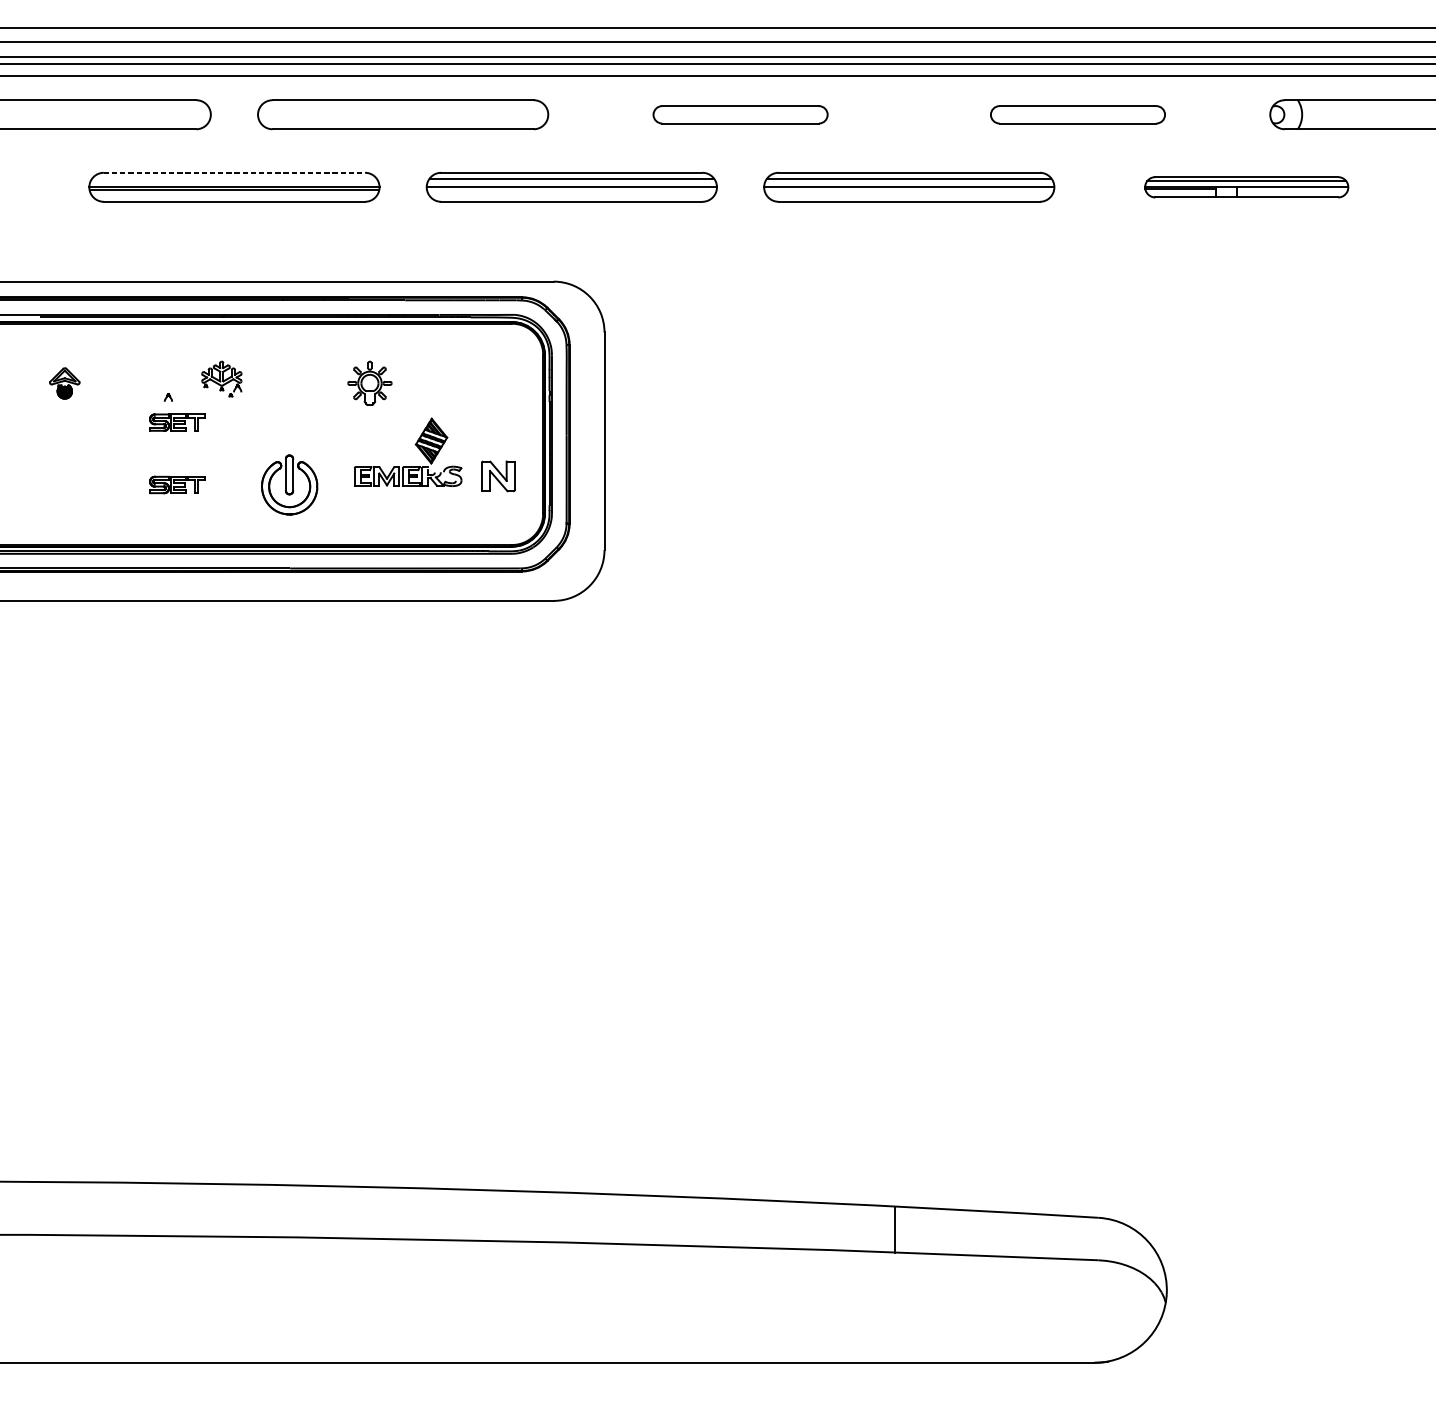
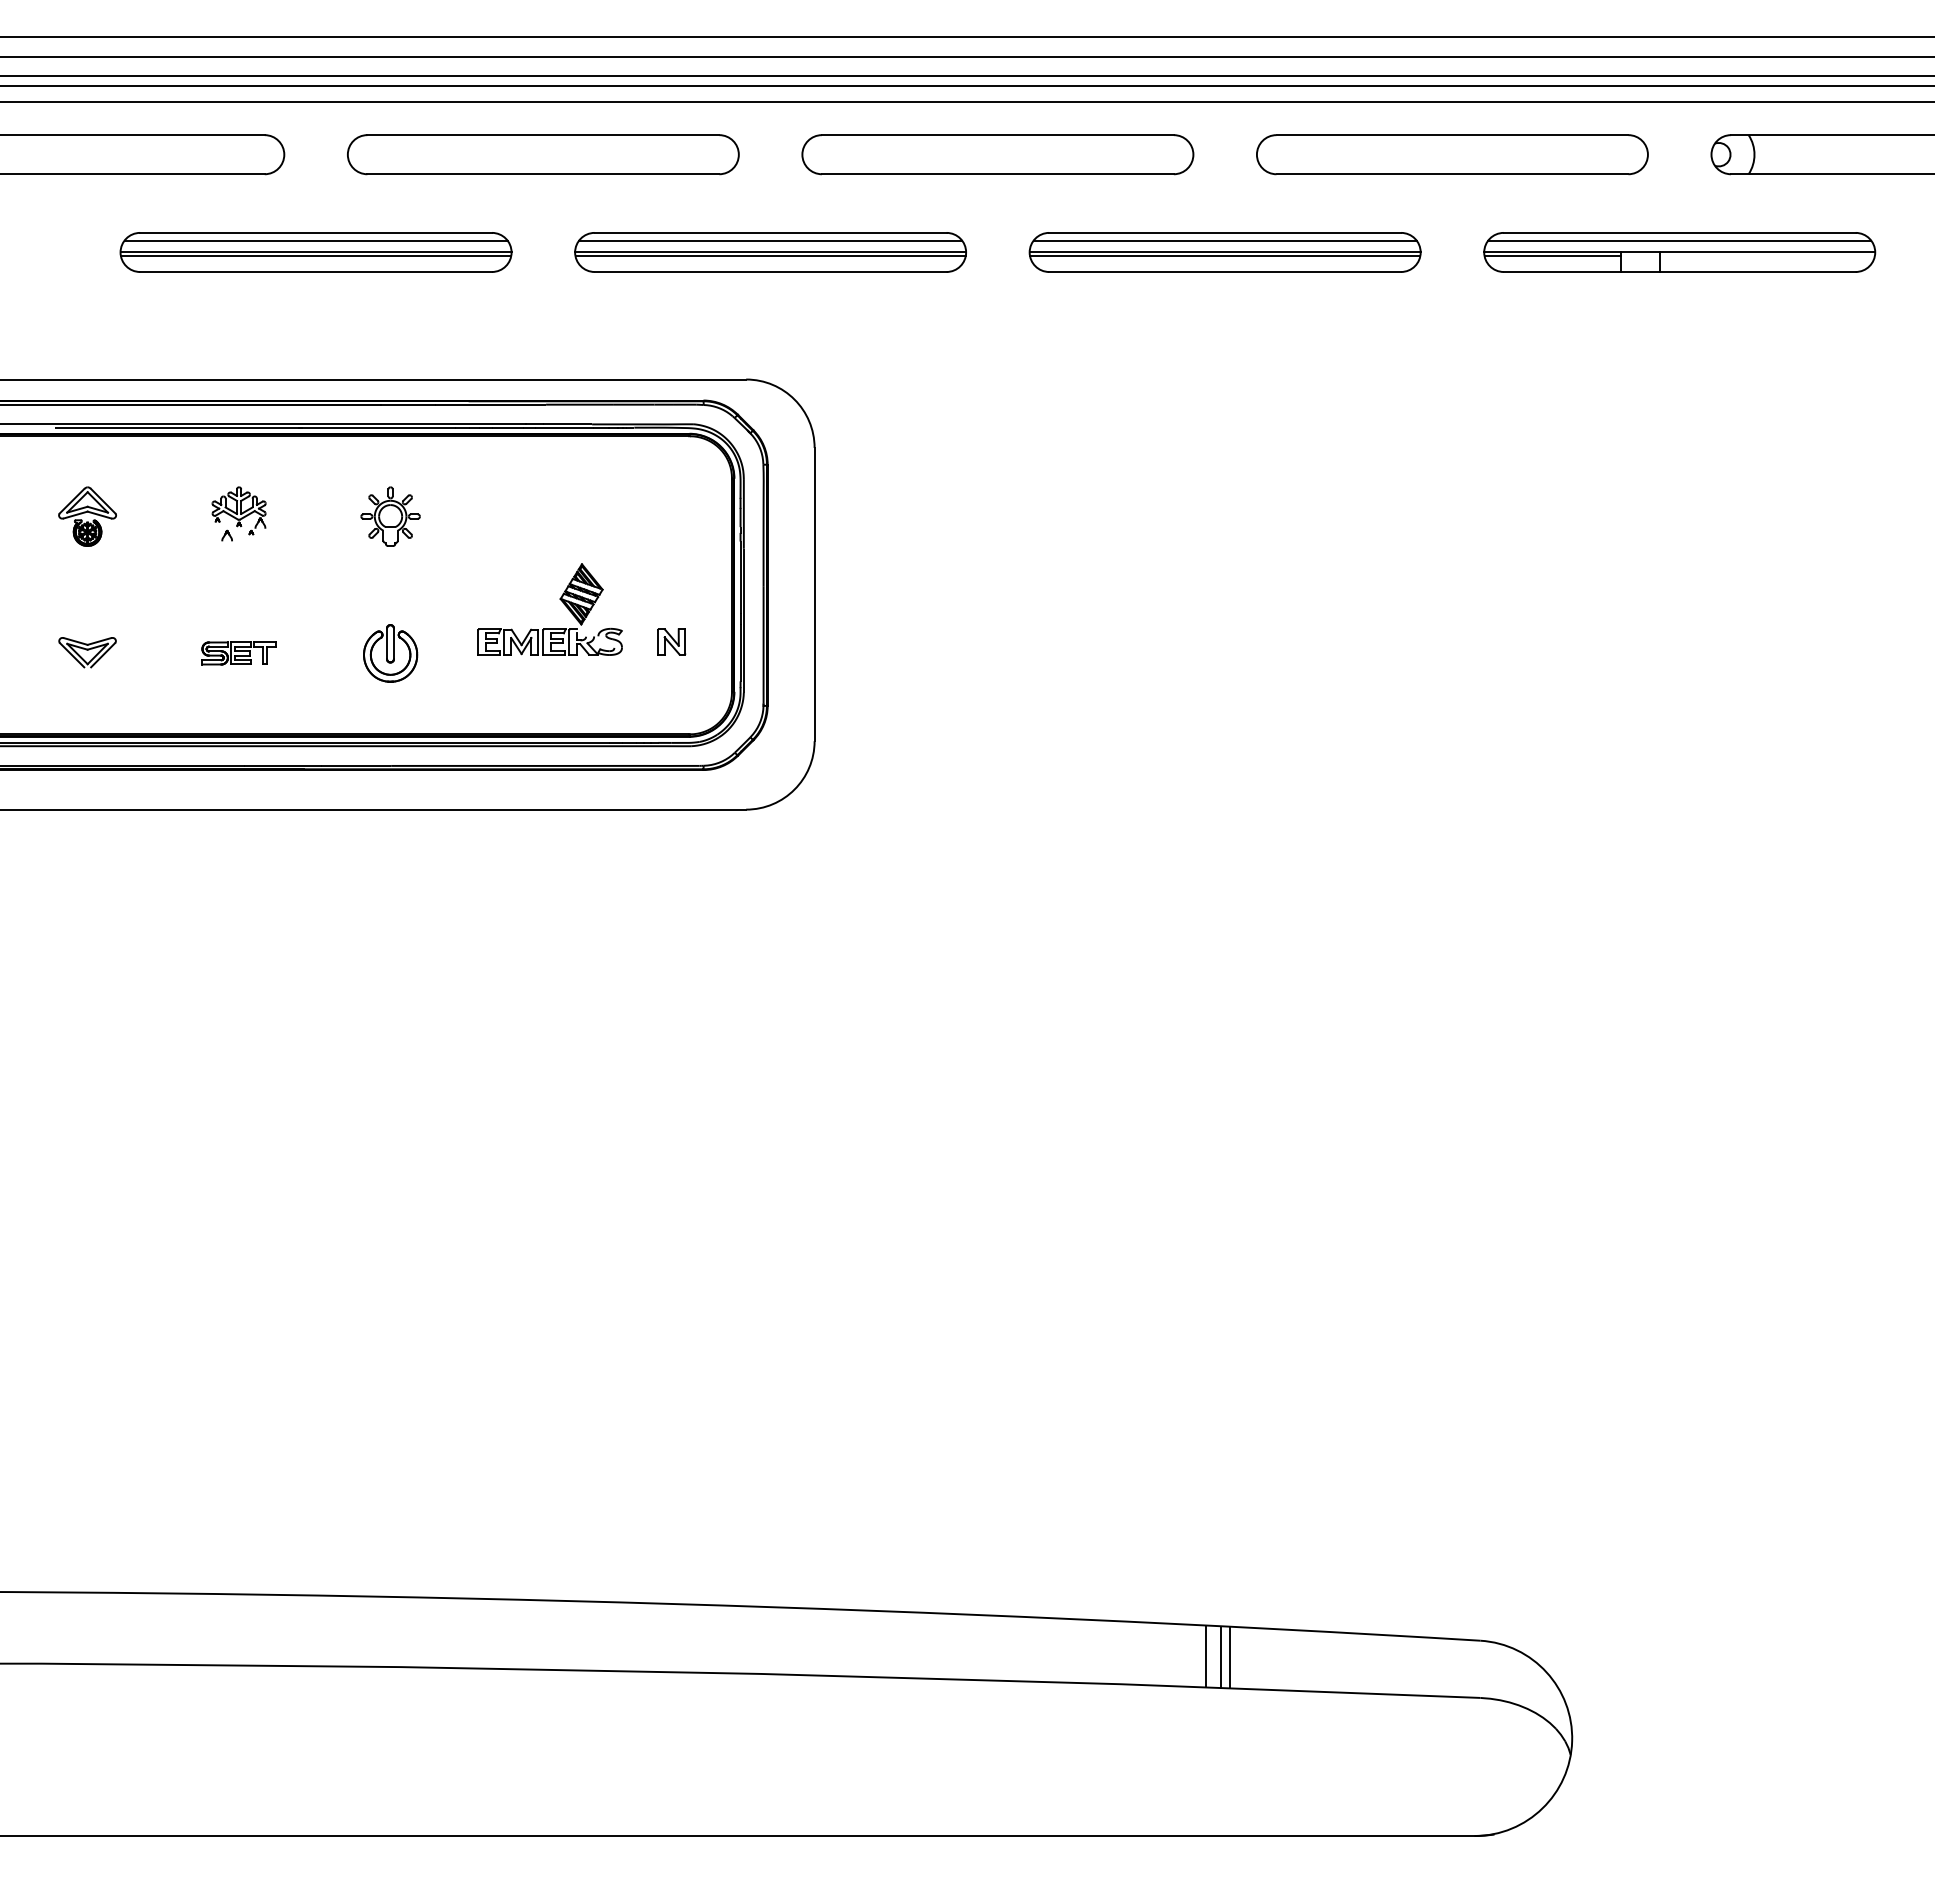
part: (740, 114) -> (997, 154), size x1.67
part: (1078, 114) -> (1452, 154), size x1.67
line: (234, 172) -> (316, 232), dashed -> solid
line: (234, 178) -> (315, 240), added
part: (1246, 187) -> (1679, 252), size x1.43
line: (571, 189) -> (770, 255), added
line: (909, 189) -> (1225, 255), added
part: (221, 378) -> (238, 510), moved
part: (64, 383) -> (87, 516), size x1.43
part: (369, 383) -> (390, 516), moved
part: (176, 422) -> (238, 569), removed
part: (498, 476) -> (671, 641), size x0.62
part: (64, 484) -> (87, 652), added
part: (289, 485) -> (390, 653), size x0.71
line: (906, 1230) -> (1221, 1657), added
line: (913, 1230) -> (1230, 1657), added

